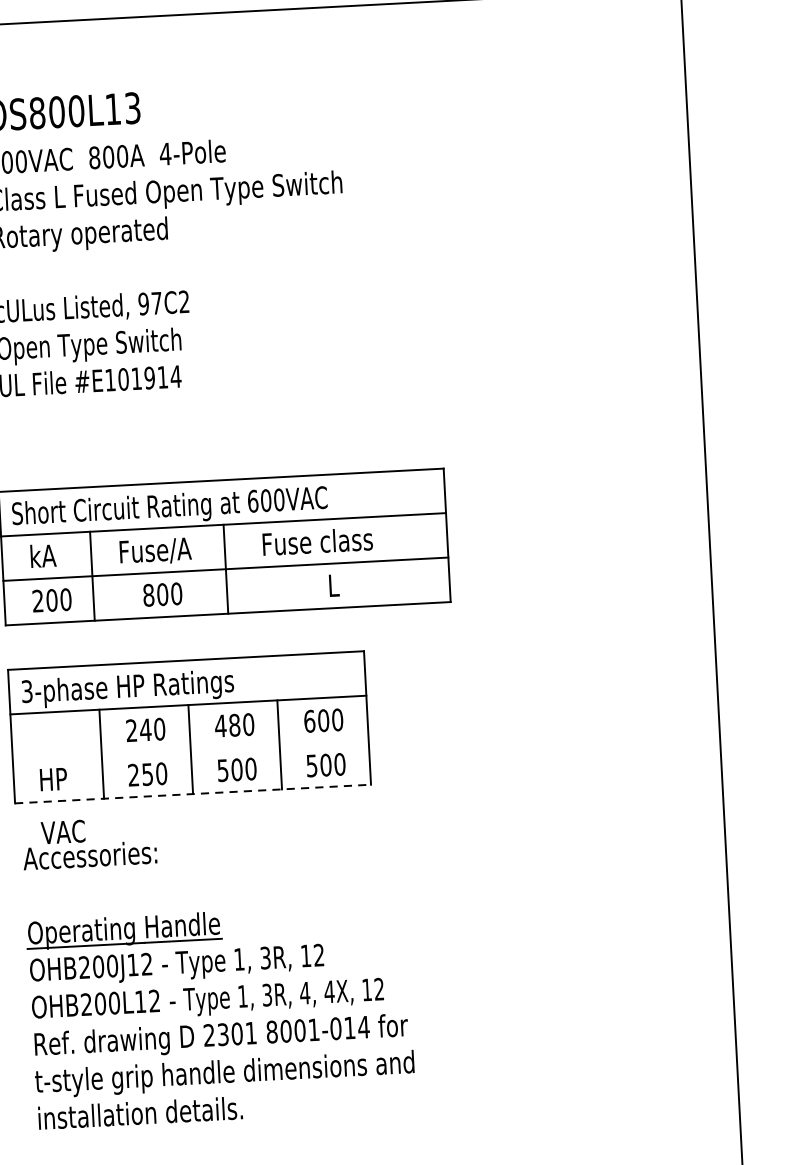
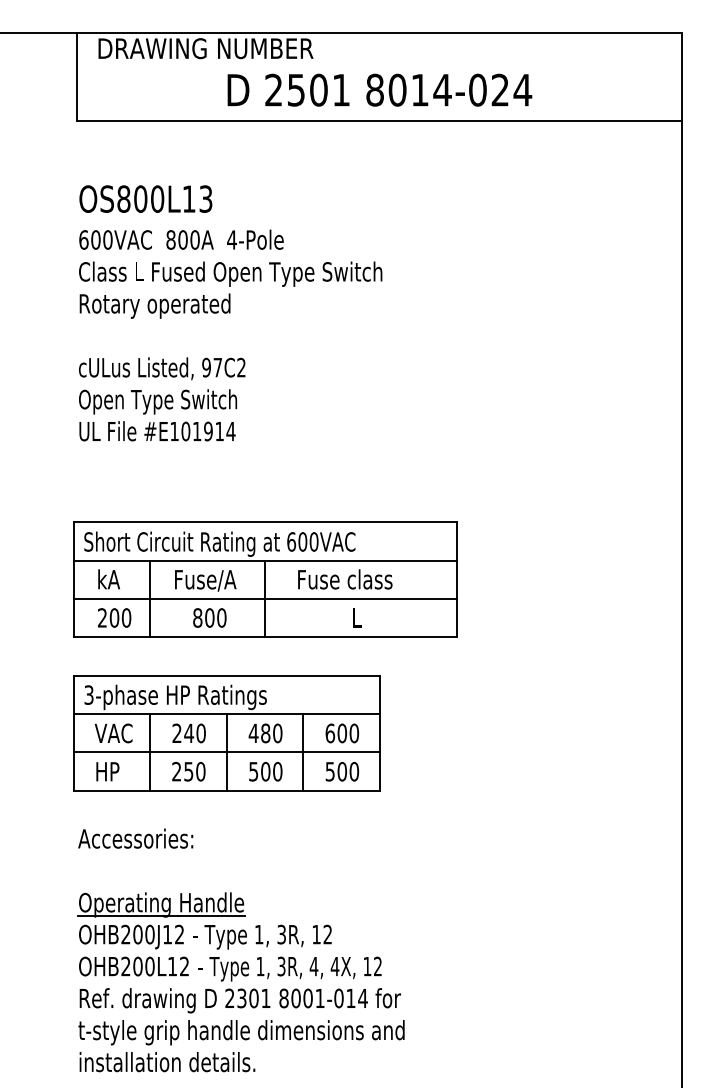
line: (190, 749) -> (226, 752), added
line: (193, 793) -> (227, 790), dashed -> solid
text: (62, 832) -> (113, 733), moved

